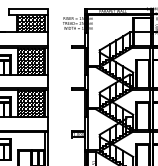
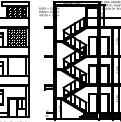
hatch: (31, 103) -> (17, 66), removed

